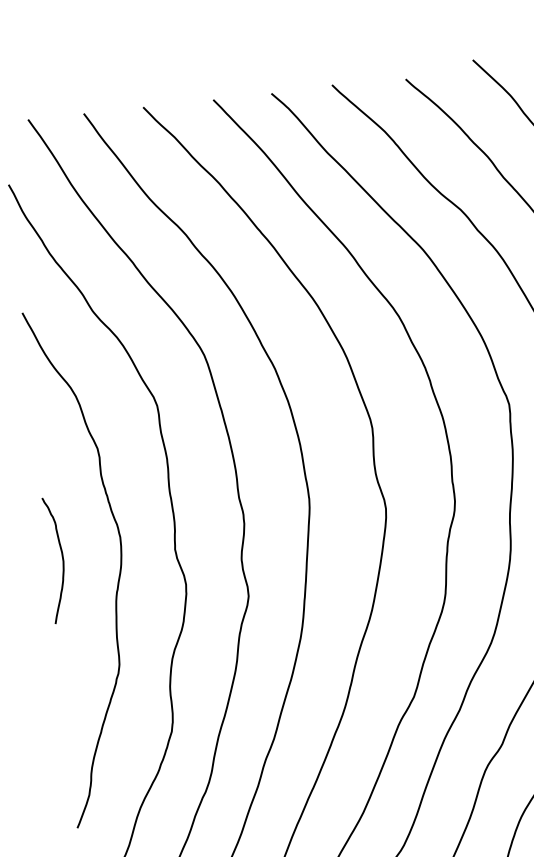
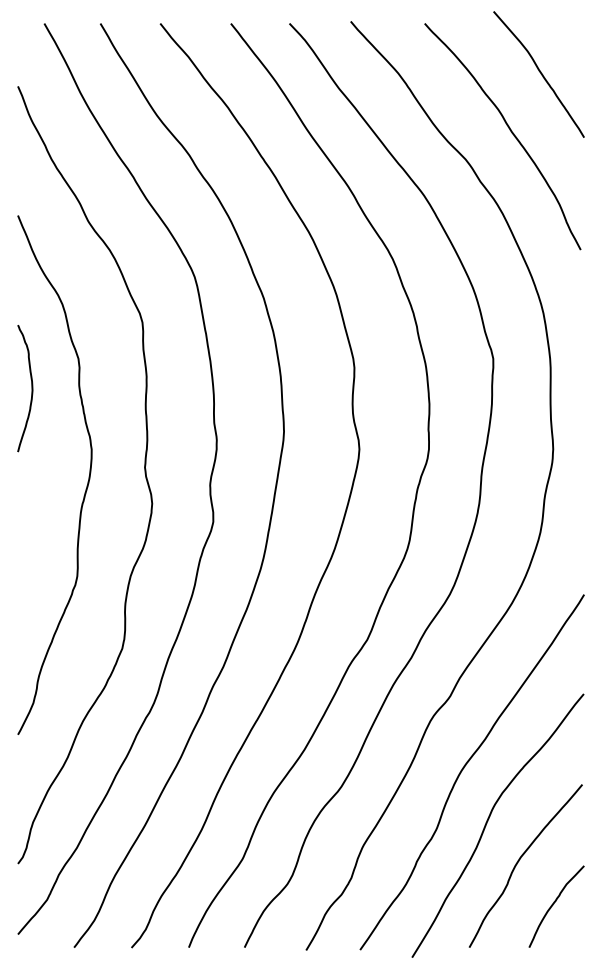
curve: (62, 559) -> (31, 388), moved

